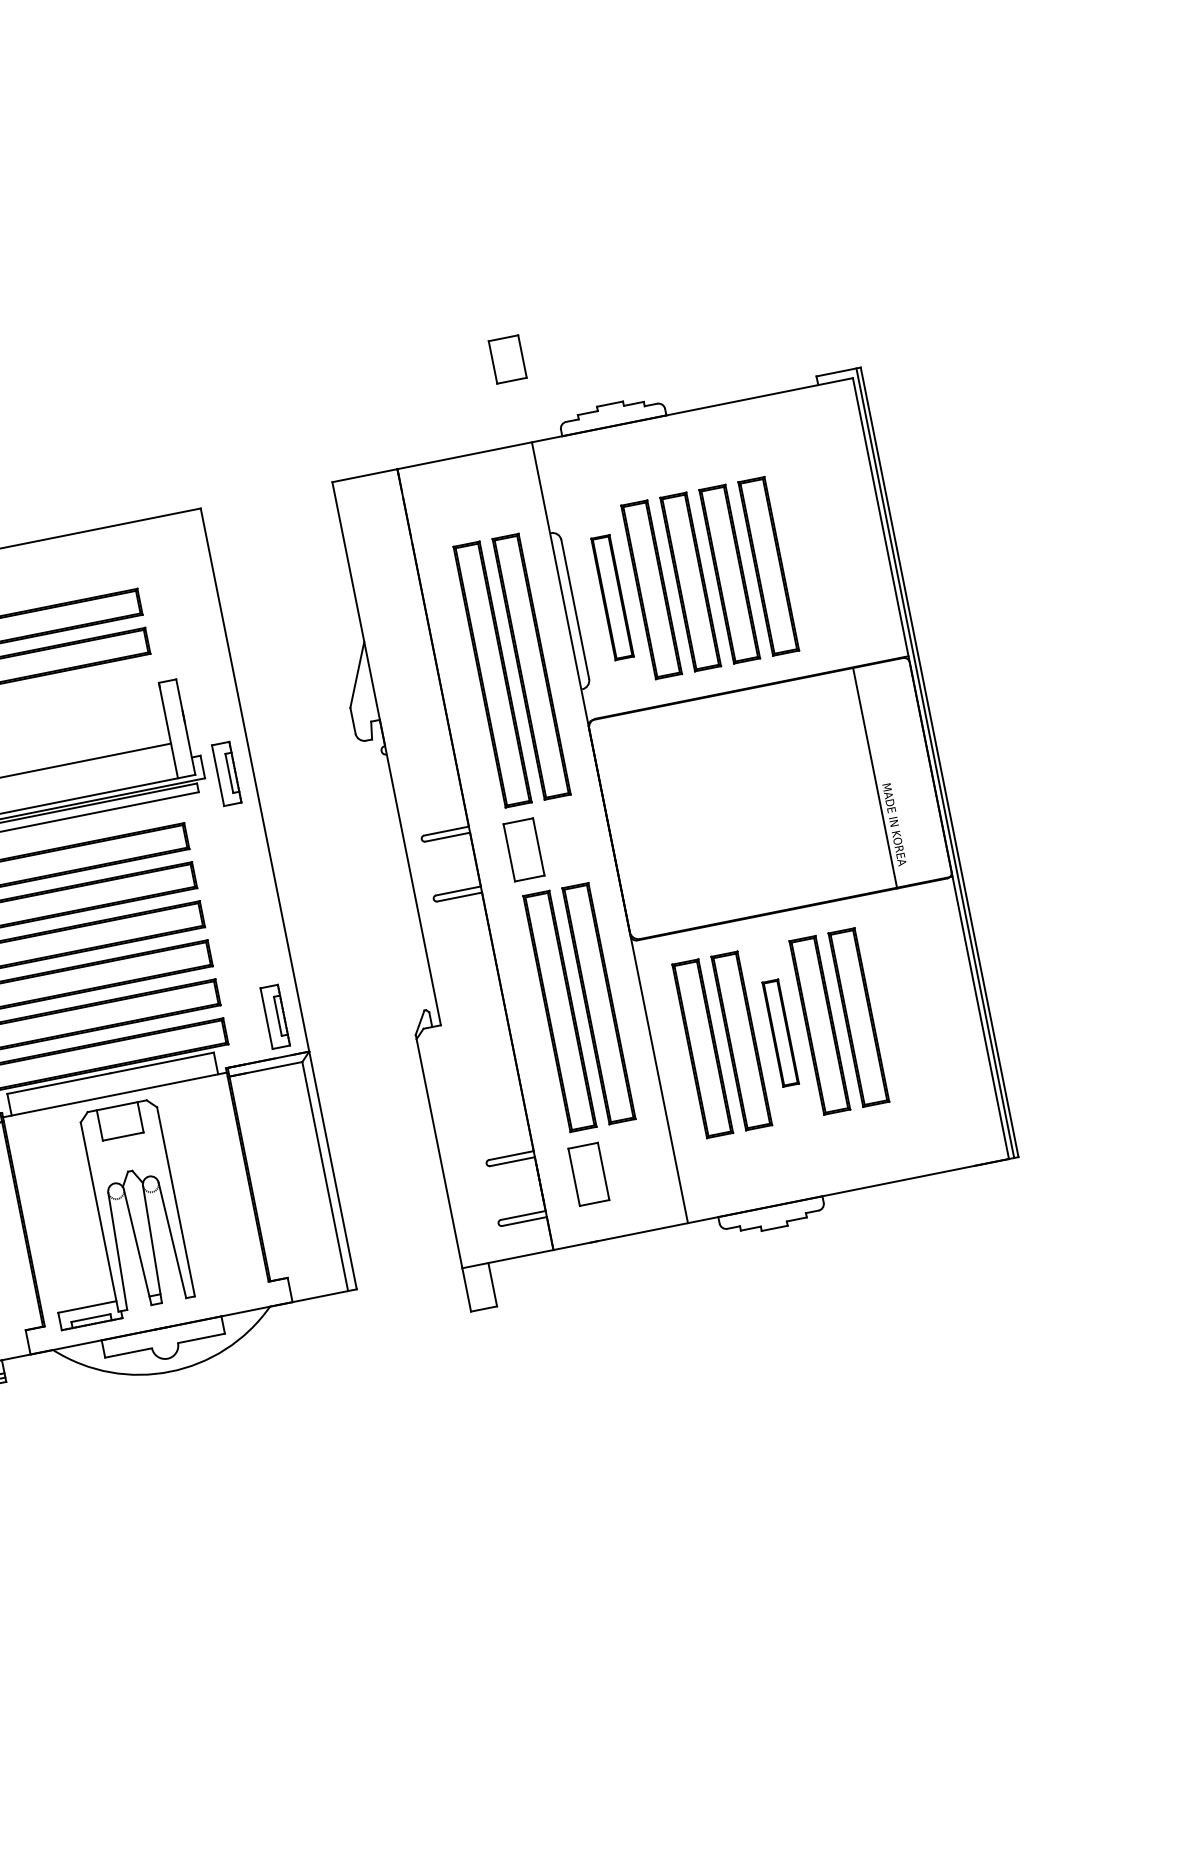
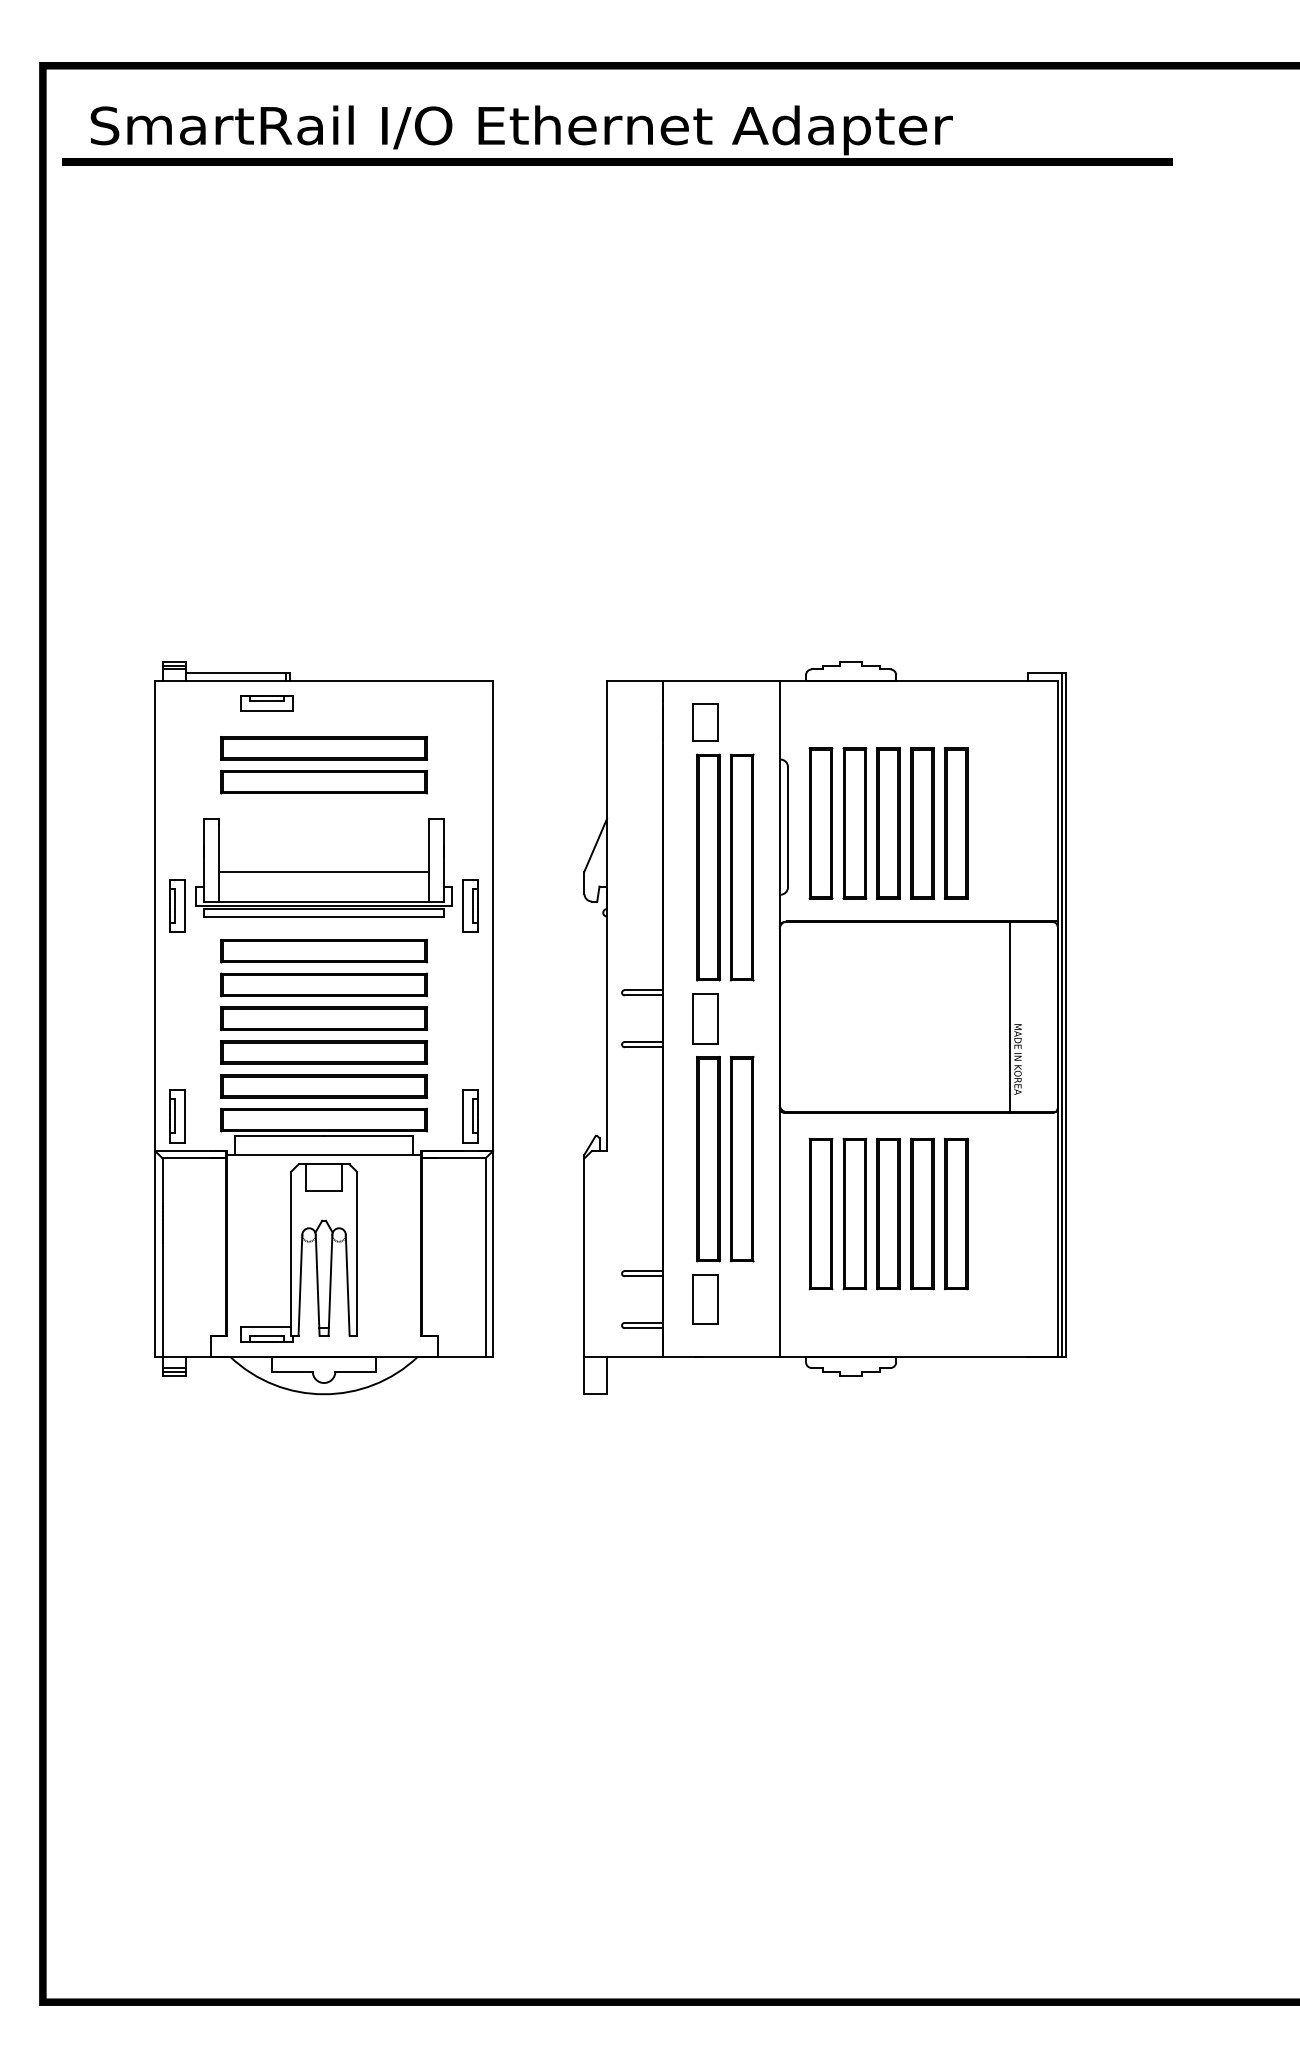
part: (507, 359) -> (705, 722), moved
part: (611, 597) -> (820, 823), size x1.43
part: (780, 1032) -> (888, 1213), size x1.67

